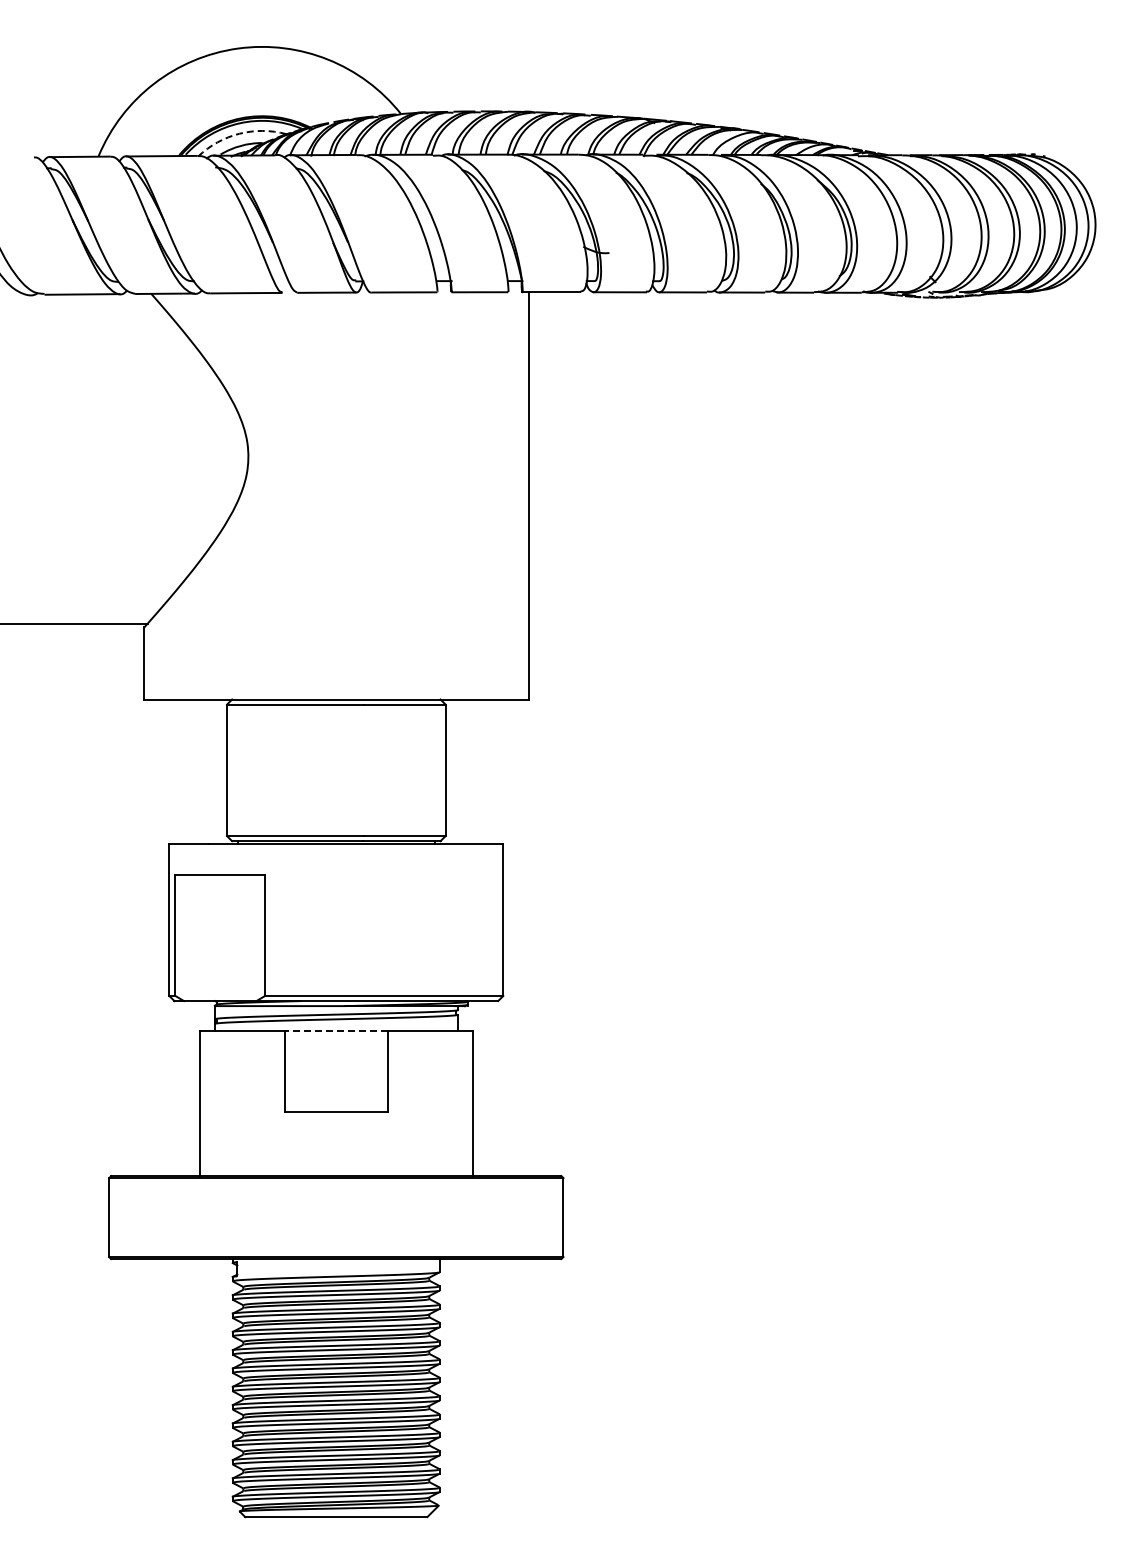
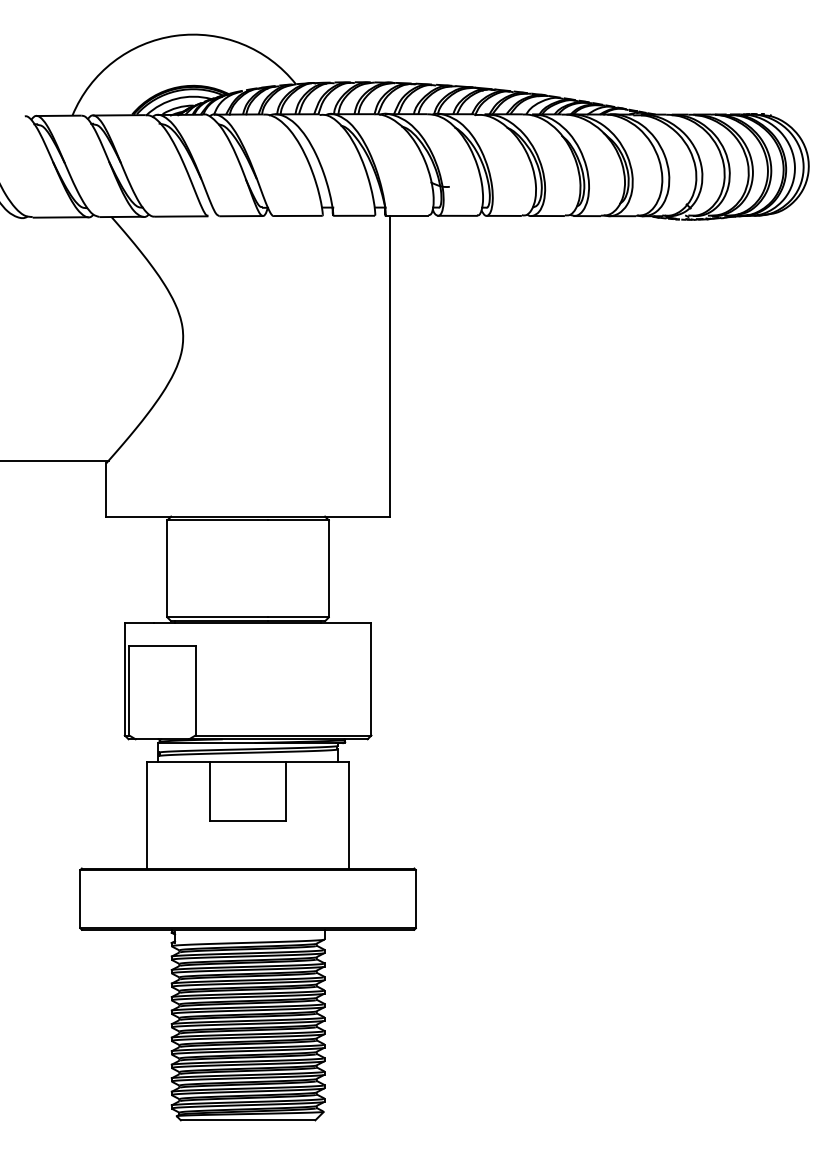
arc: (239, 133) -> (176, 98), dashed -> solid
line: (336, 1031) -> (248, 761), dashed -> solid

